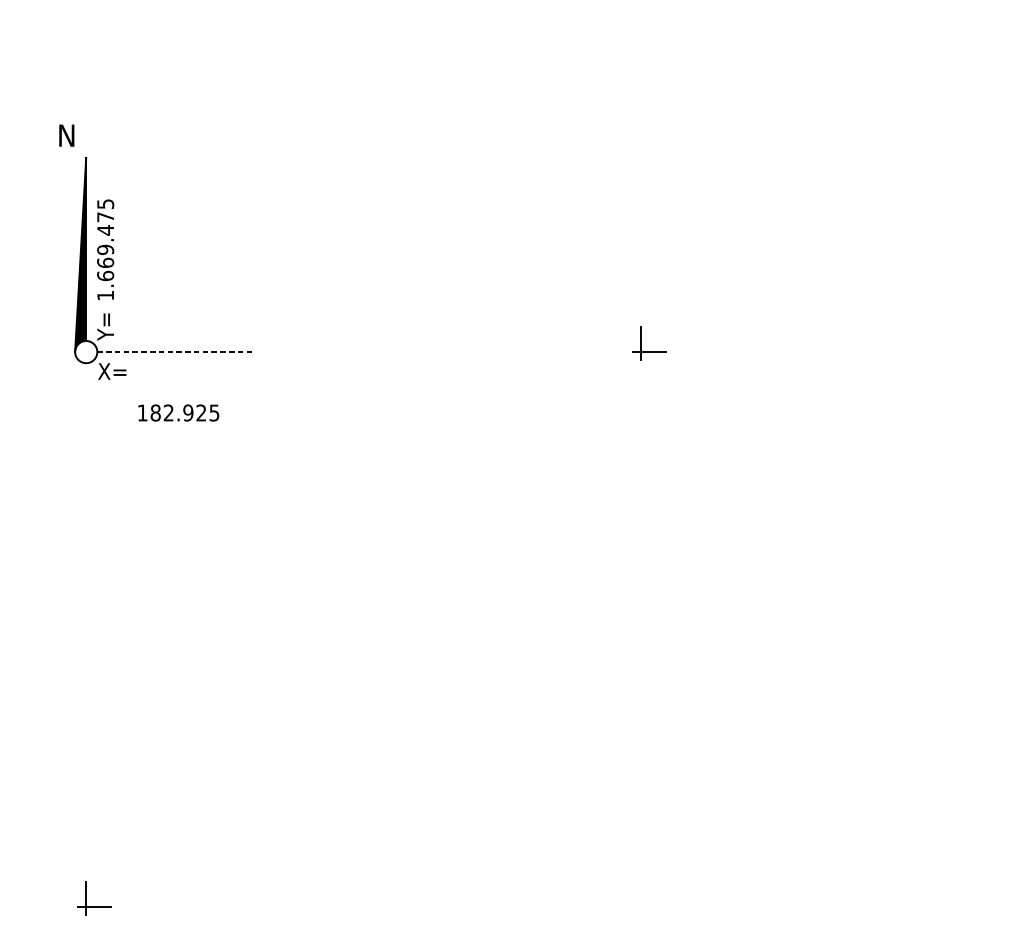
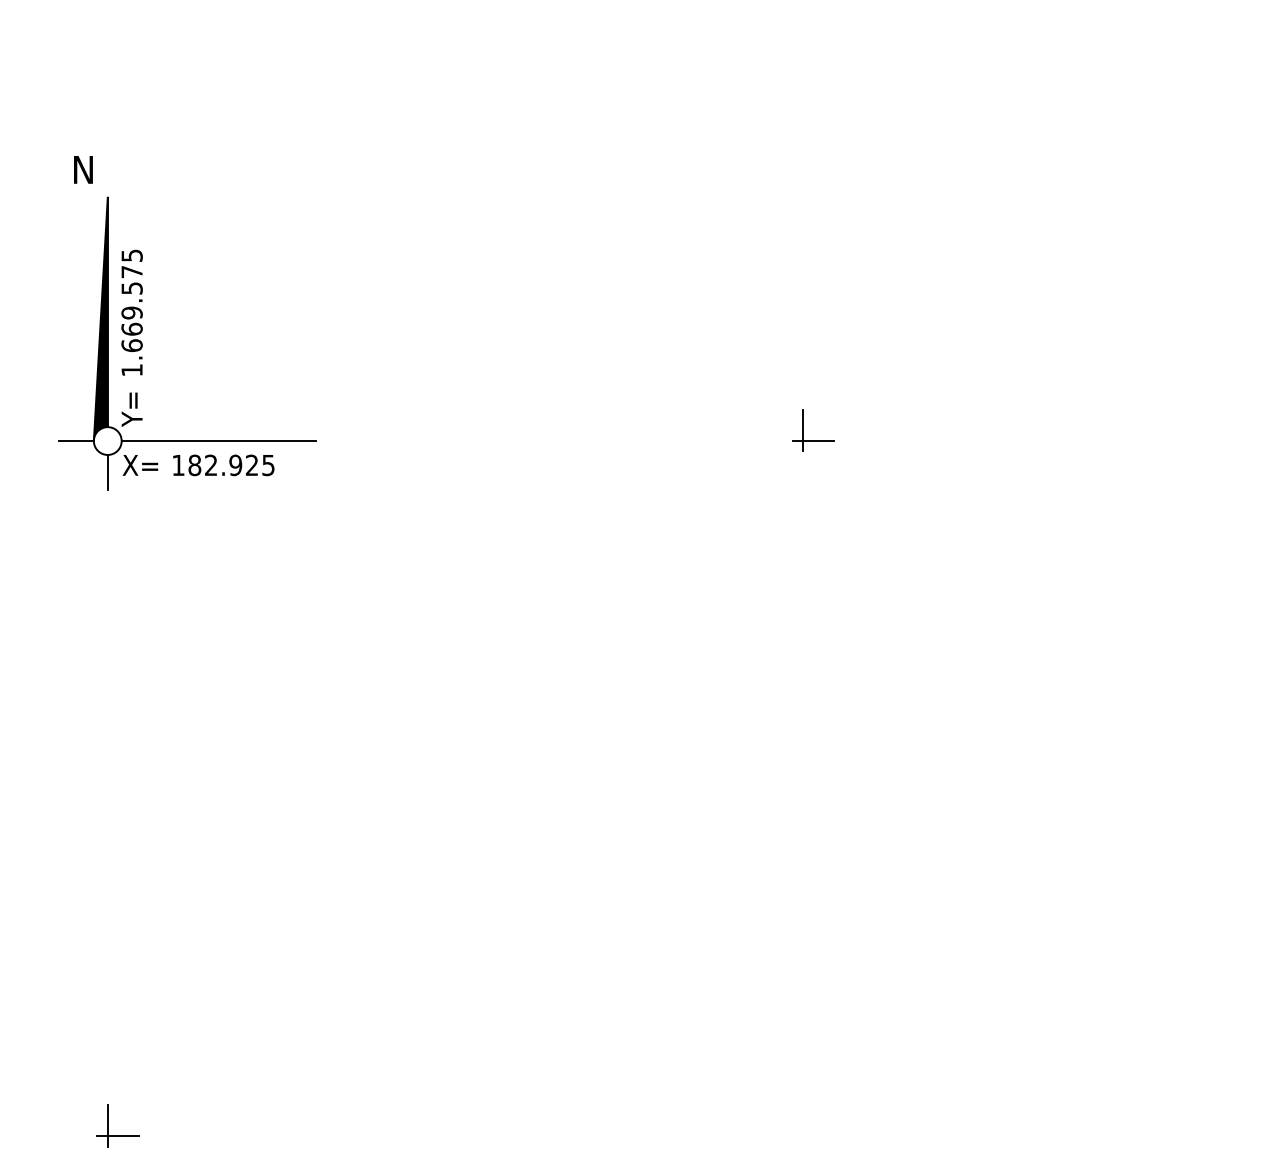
text: (105, 230) -> (131, 288), 1.669.475 -> 1.669.575
line: (61, 352) -> (76, 441), added
line: (175, 352) -> (219, 441), dashed -> solid
line: (86, 376) -> (107, 471), added
text: (178, 413) -> (223, 465), moved

